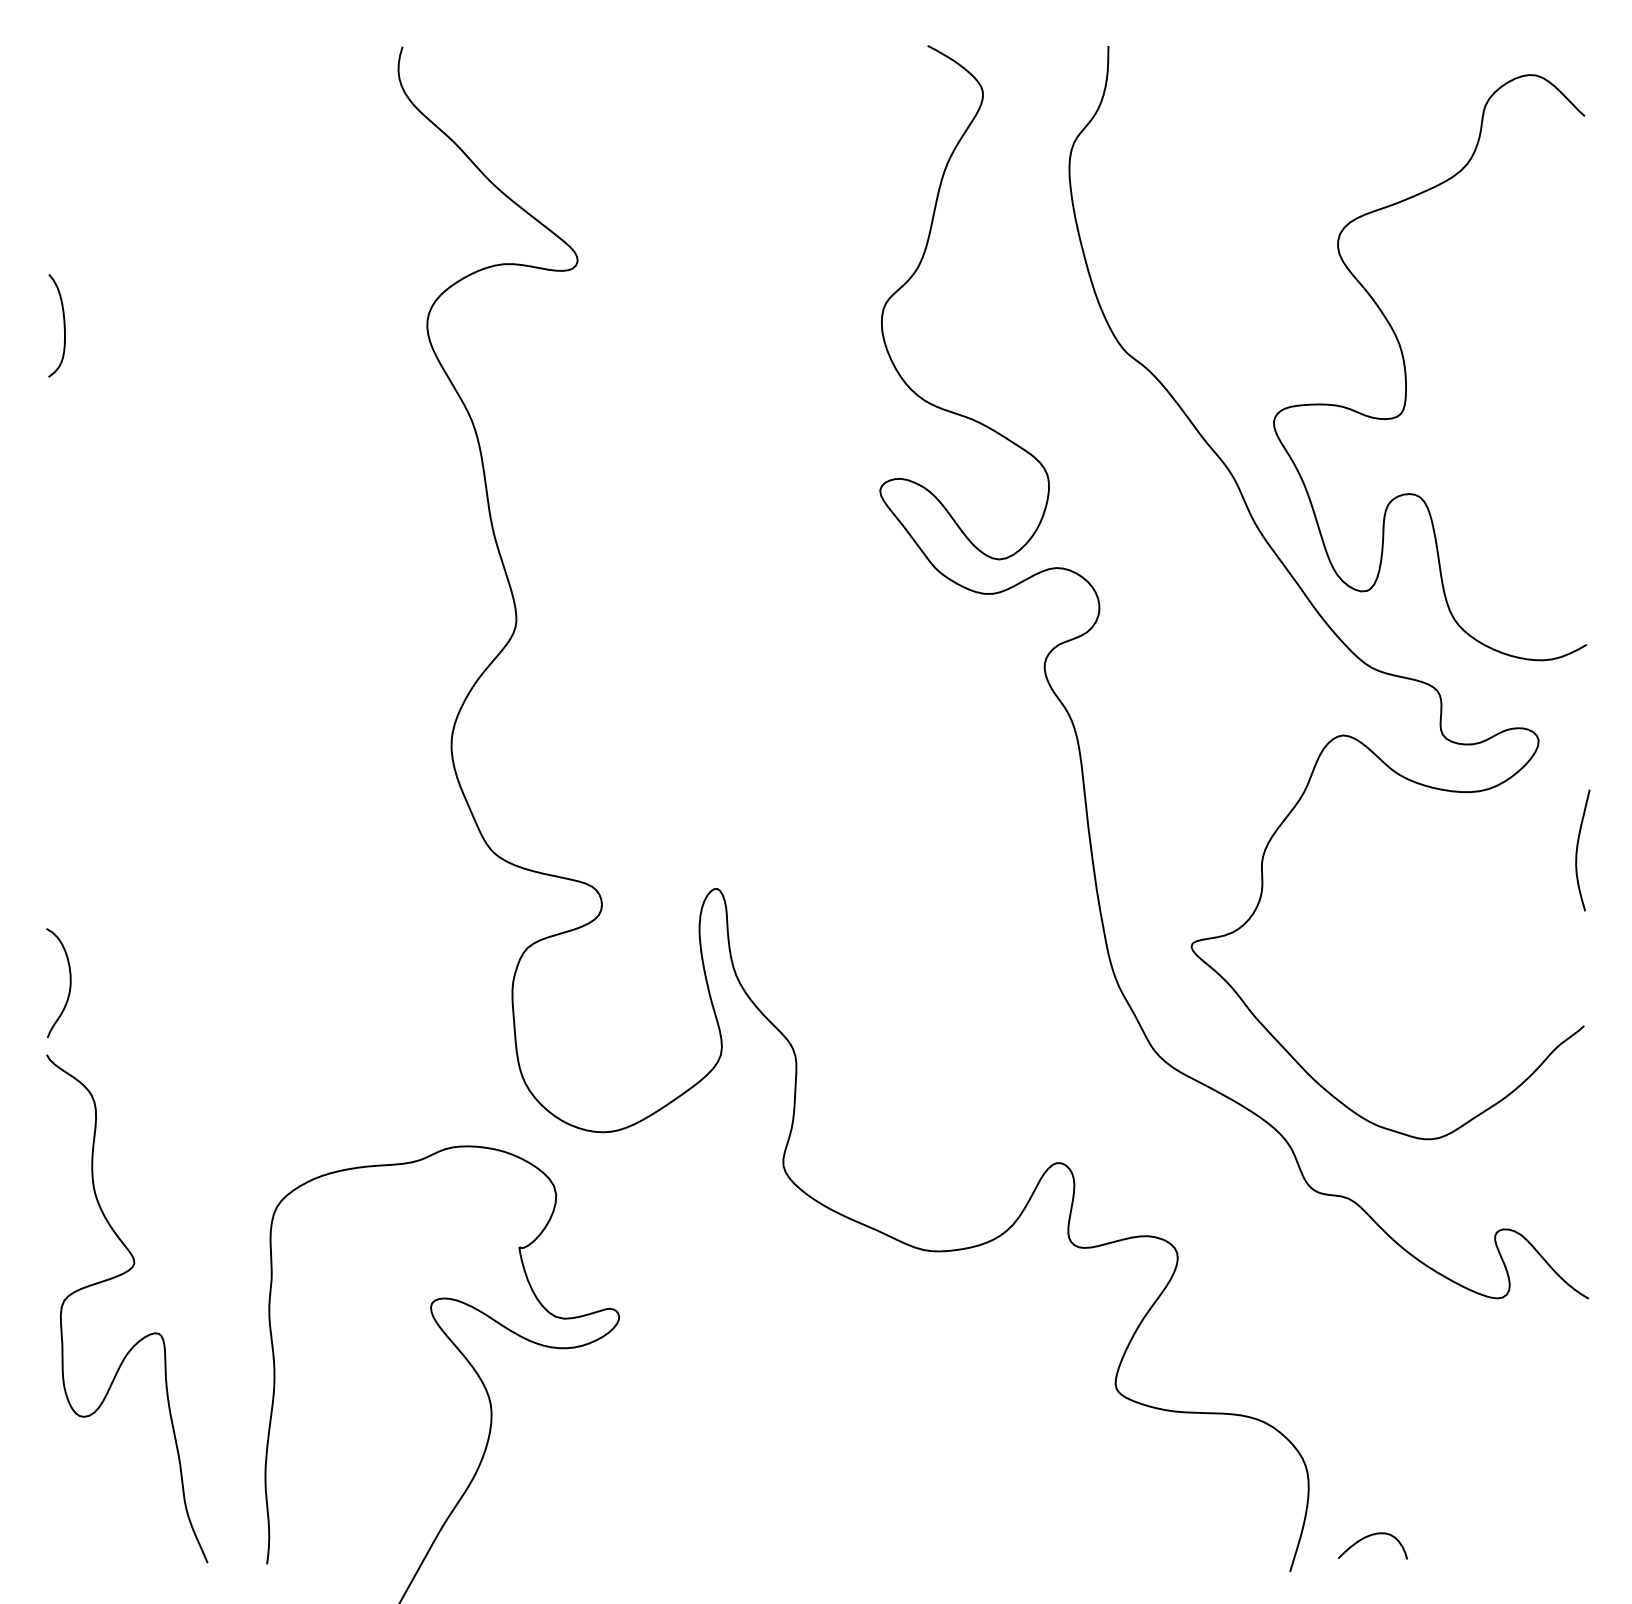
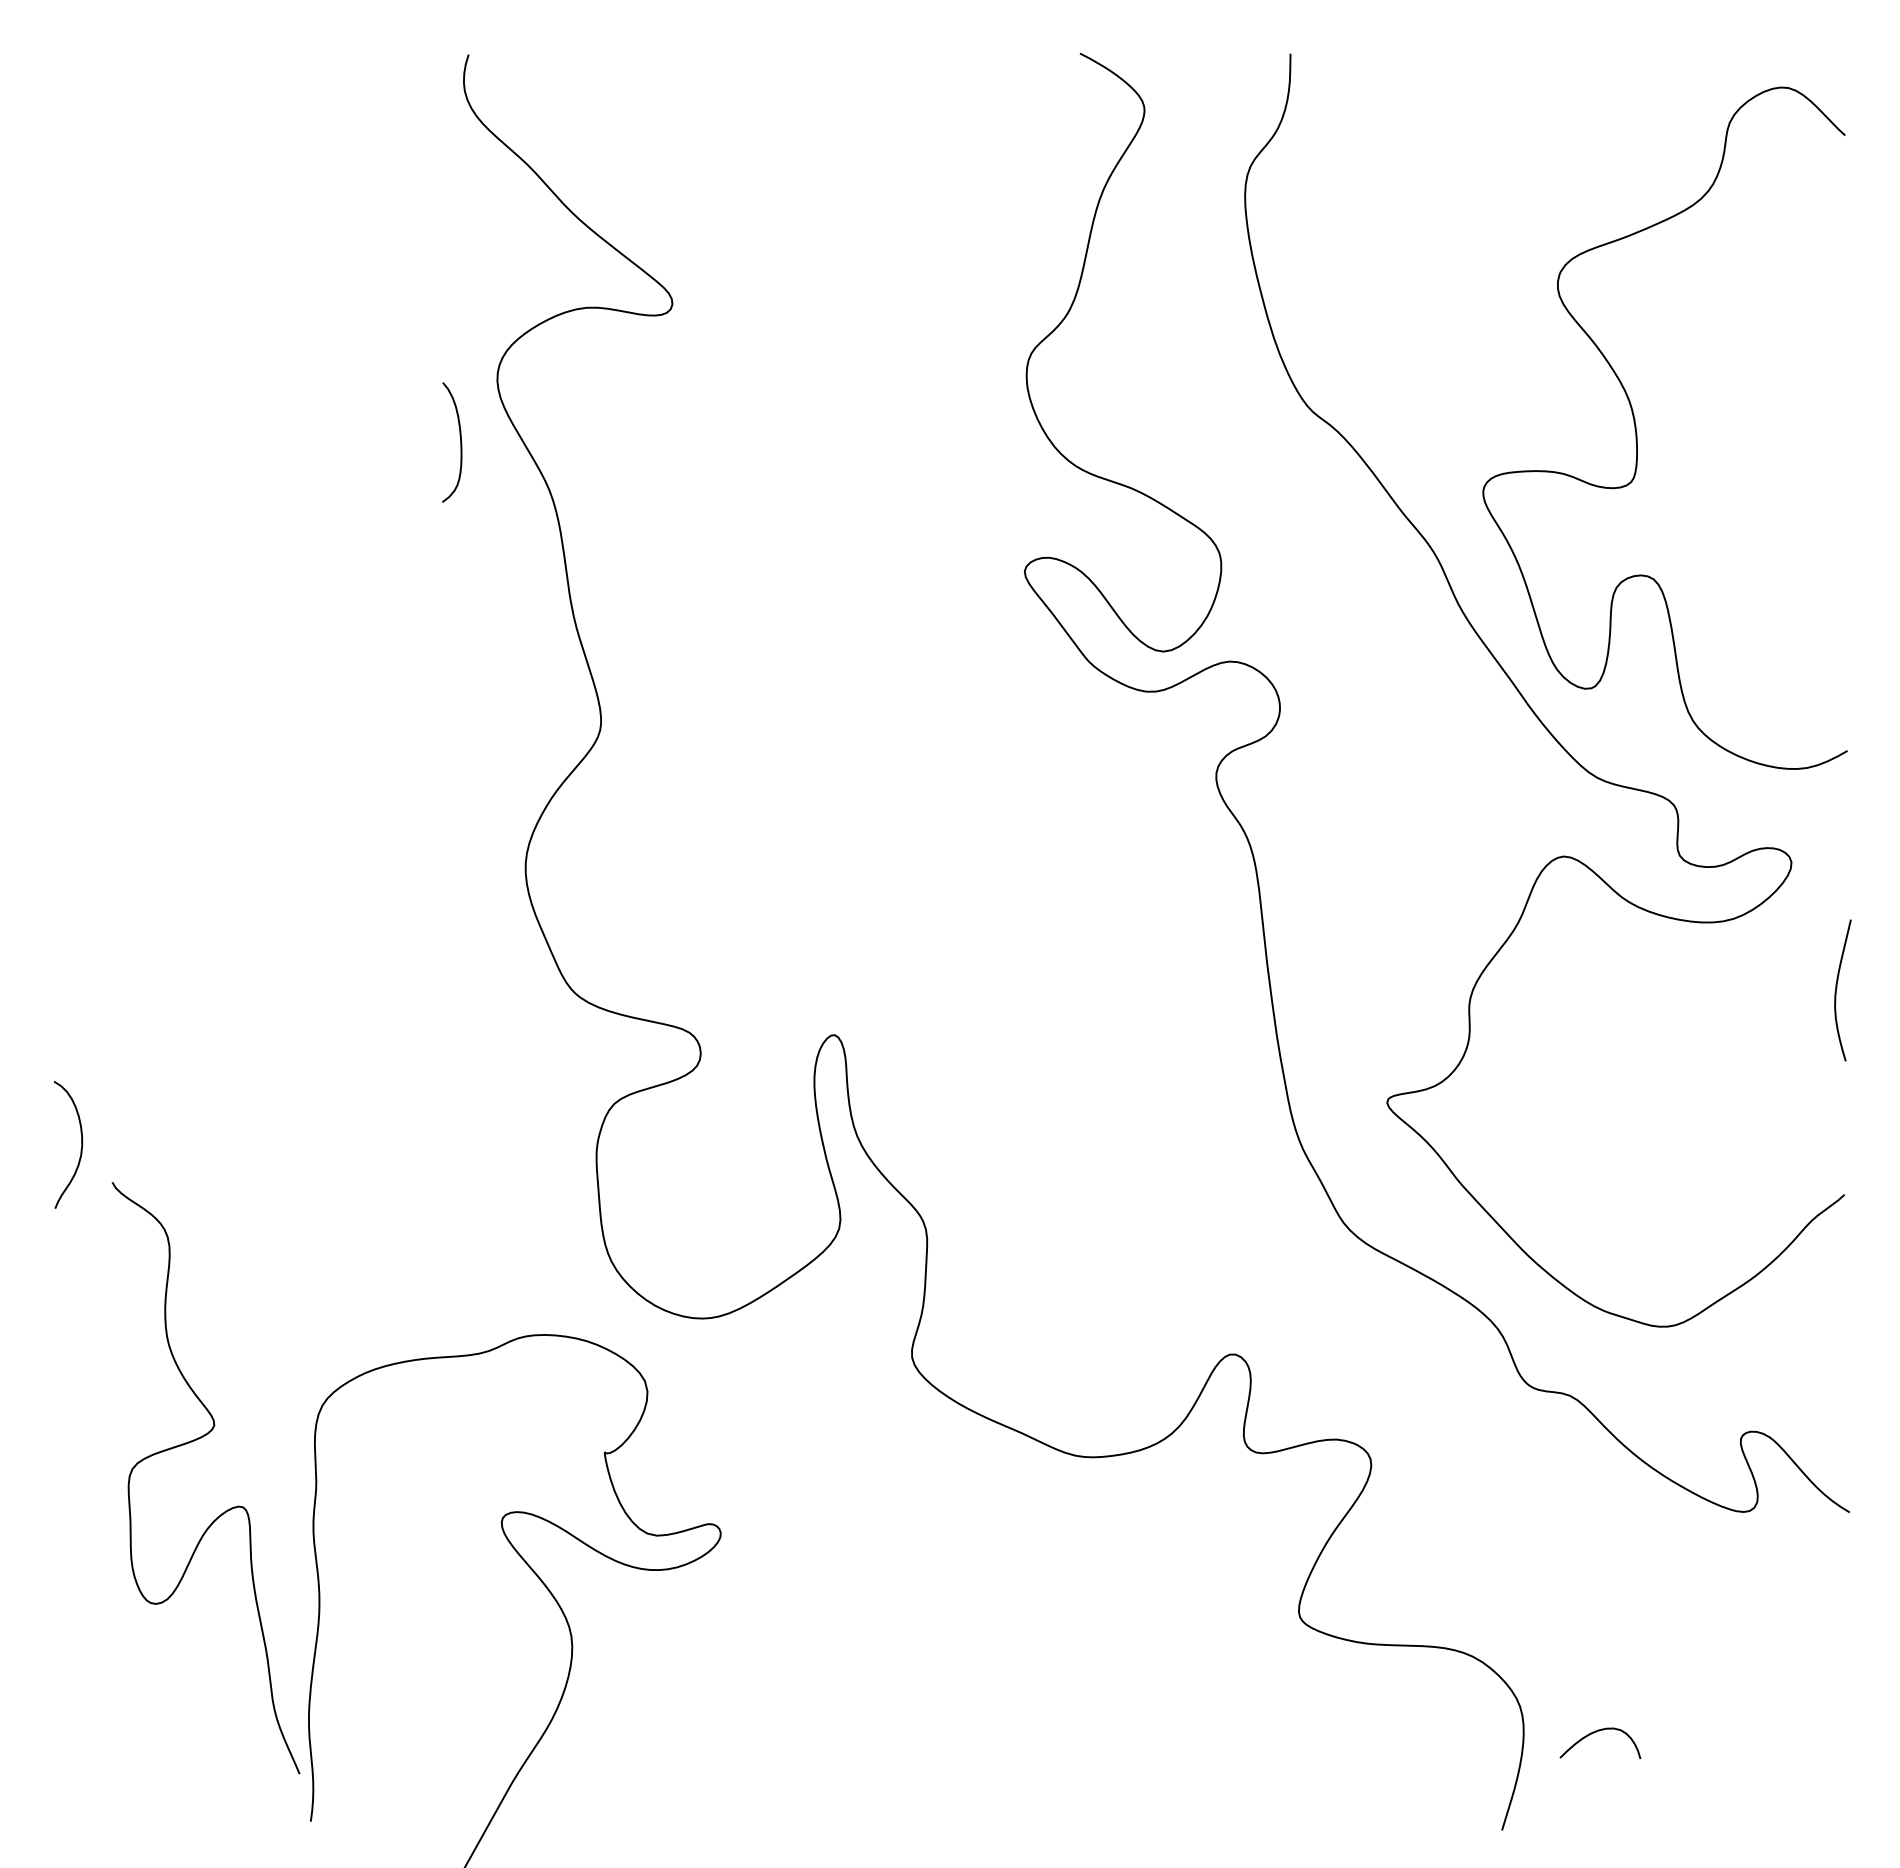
curve: (64, 325) -> (460, 442), moved
curve: (143, 1336) -> (225, 1510), moved
curve: (1367, 1537) -> (1594, 1733), moved

